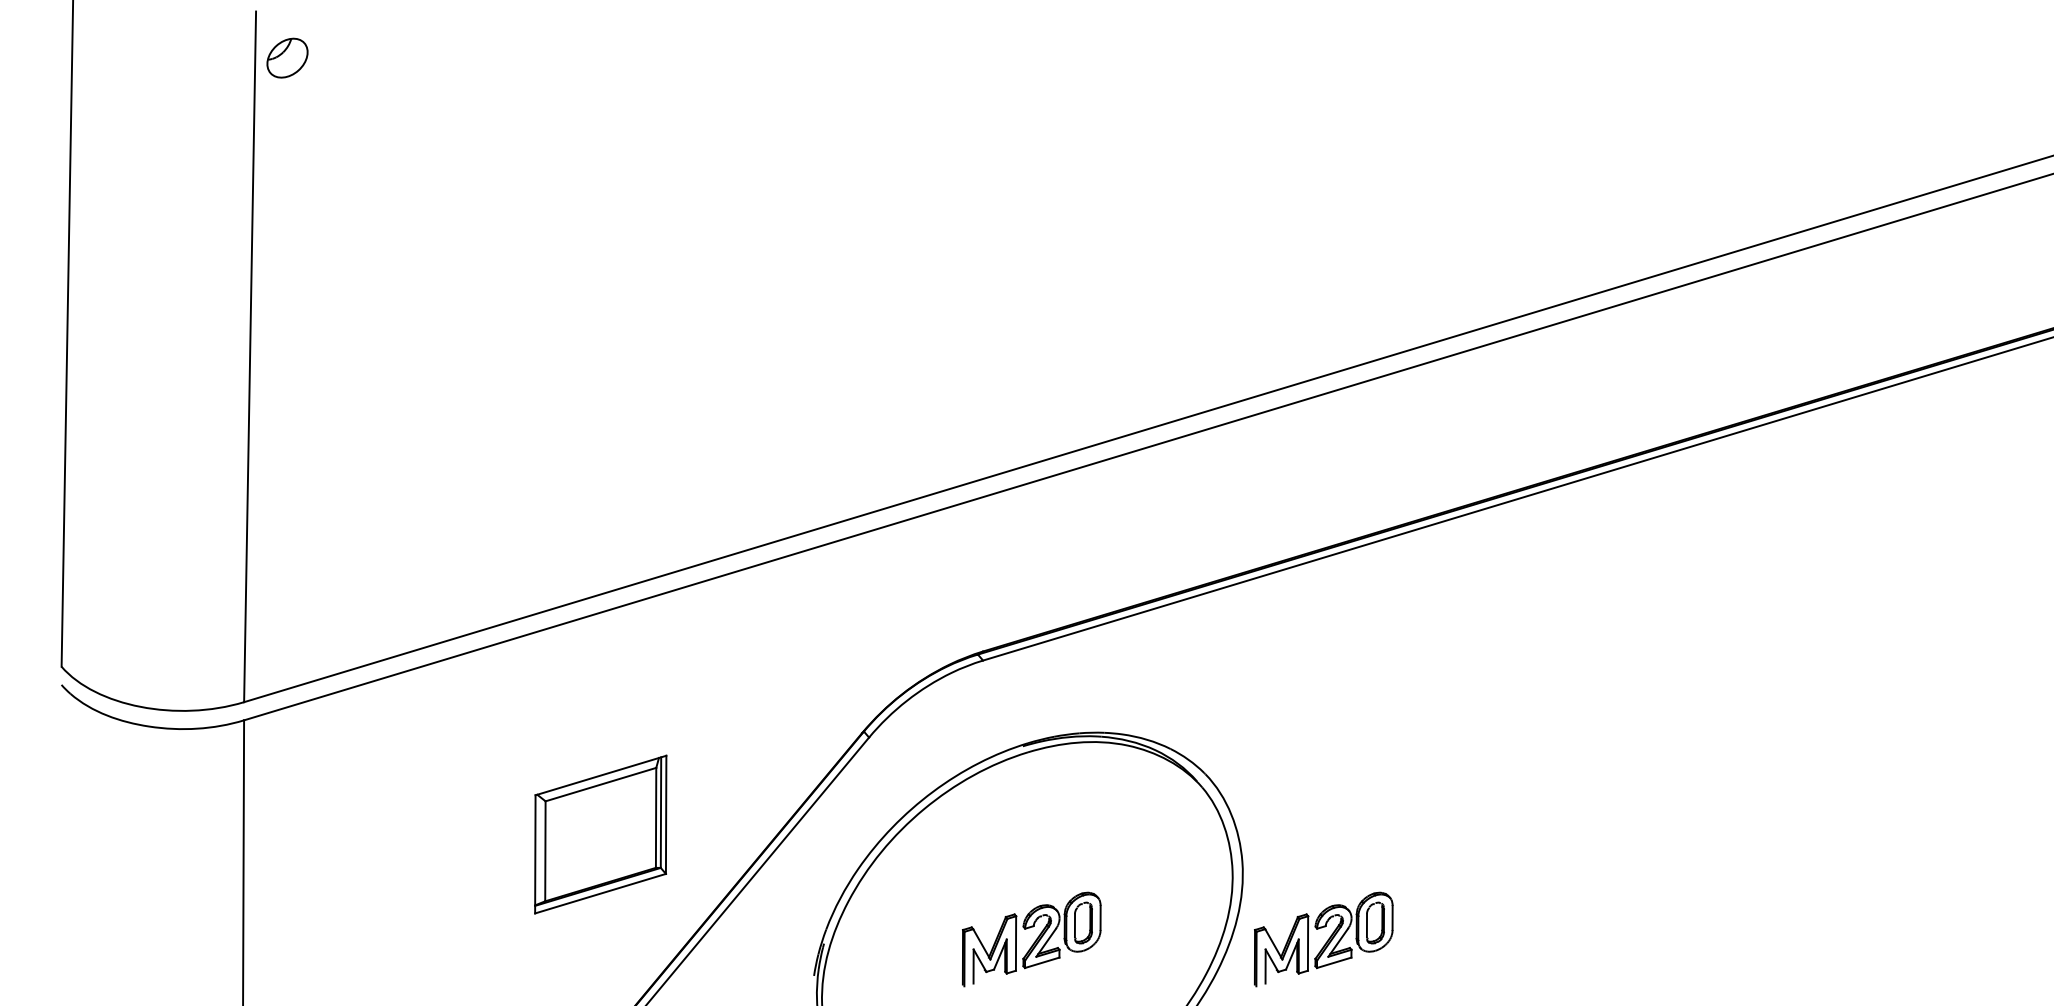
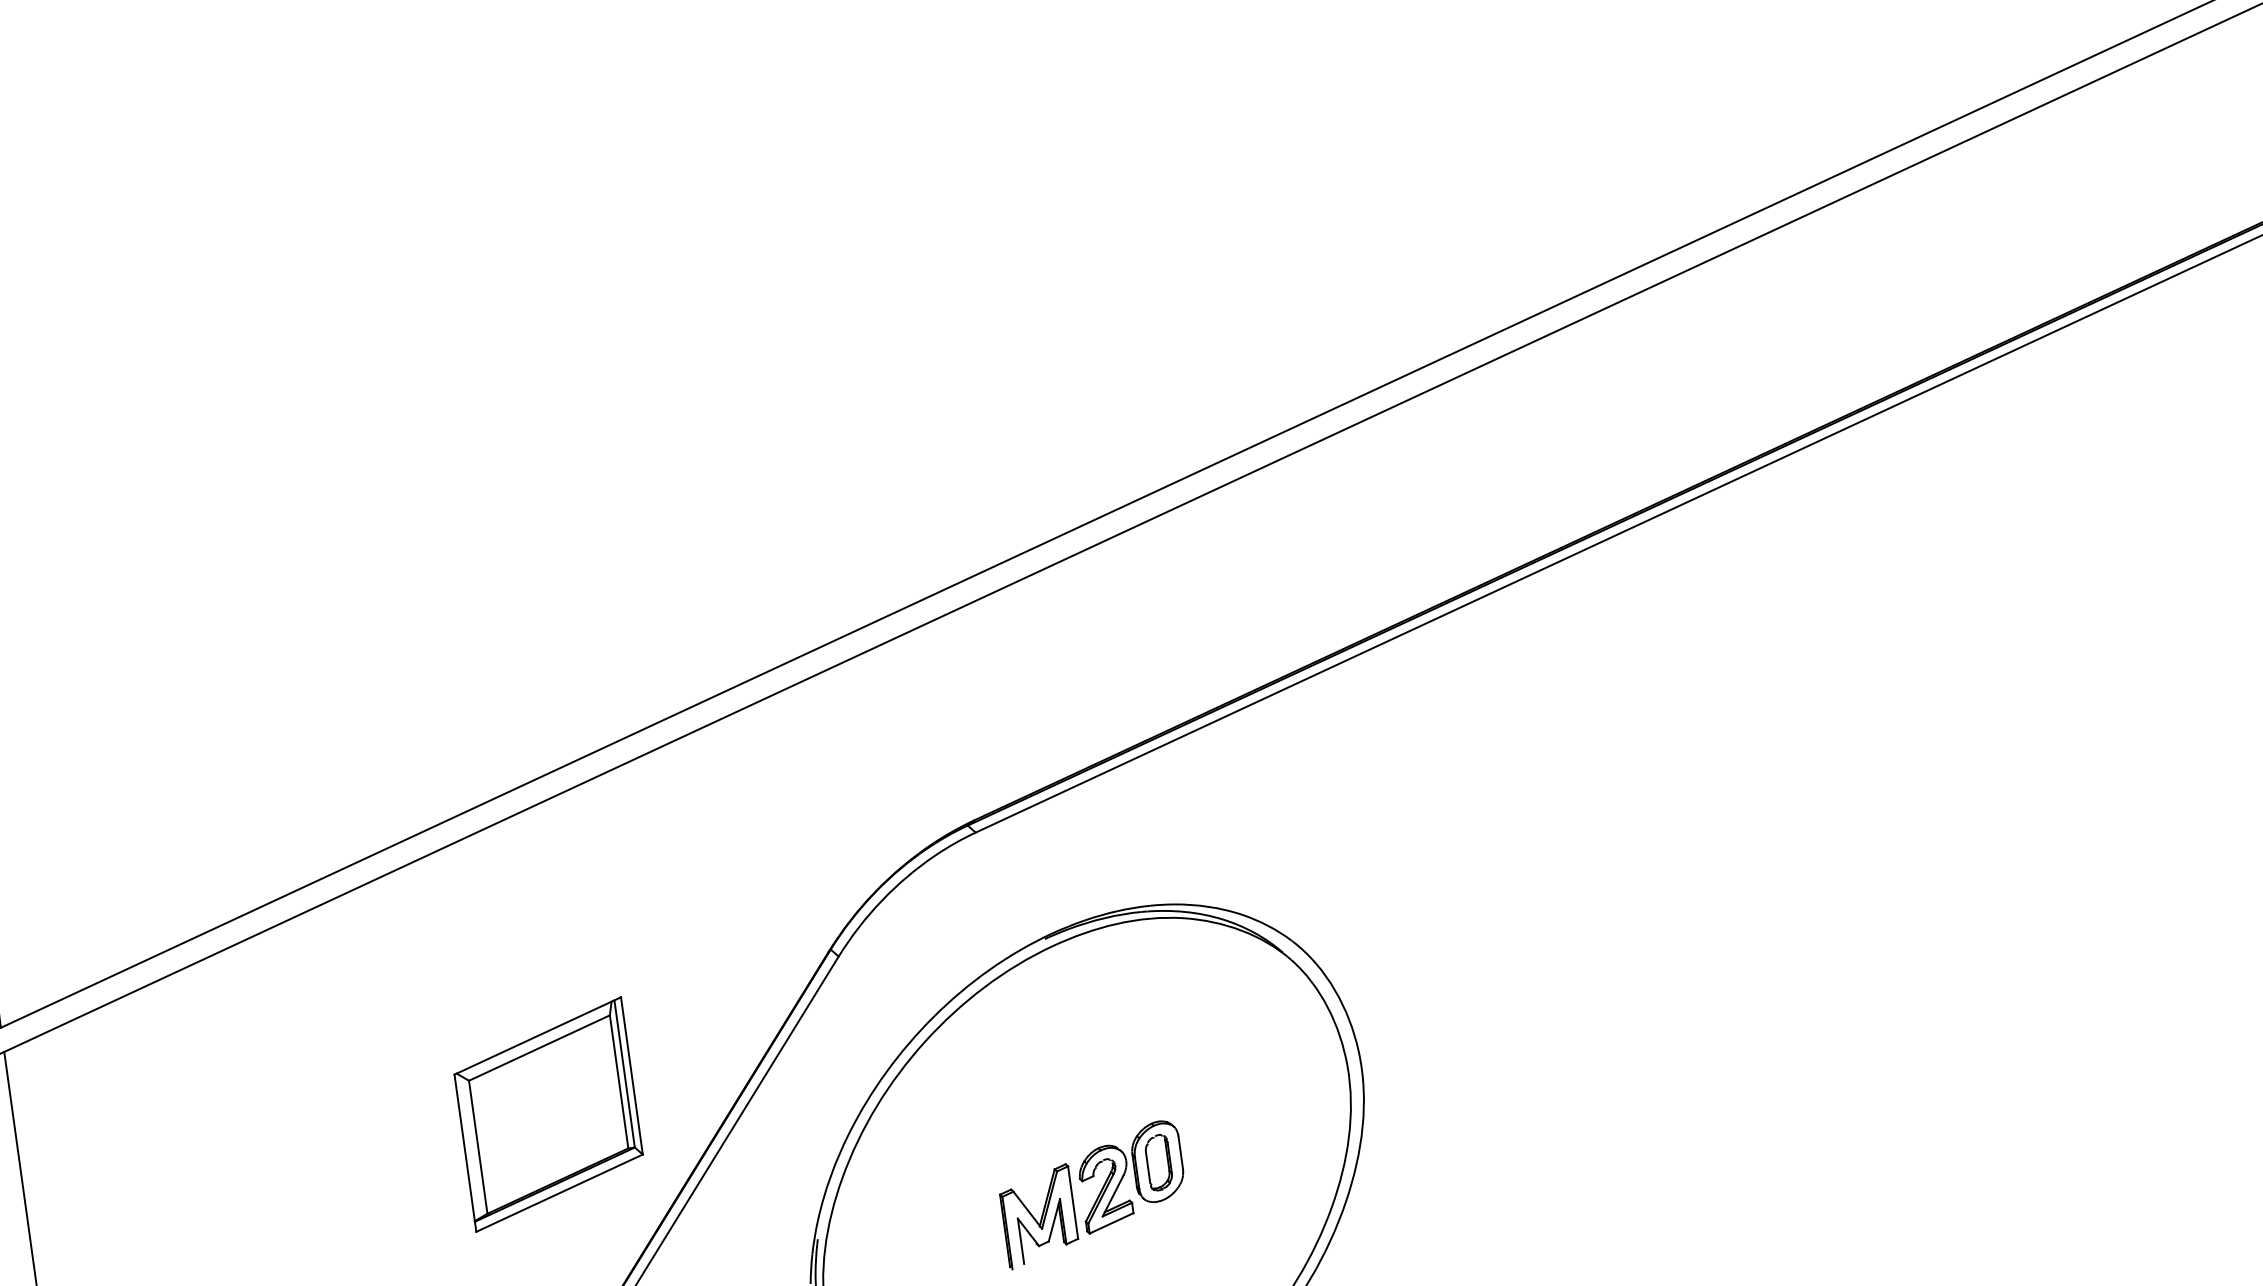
part: (600, 834) -> (548, 1114), moved
part: (1323, 939) -> (1481, 1139), removed

